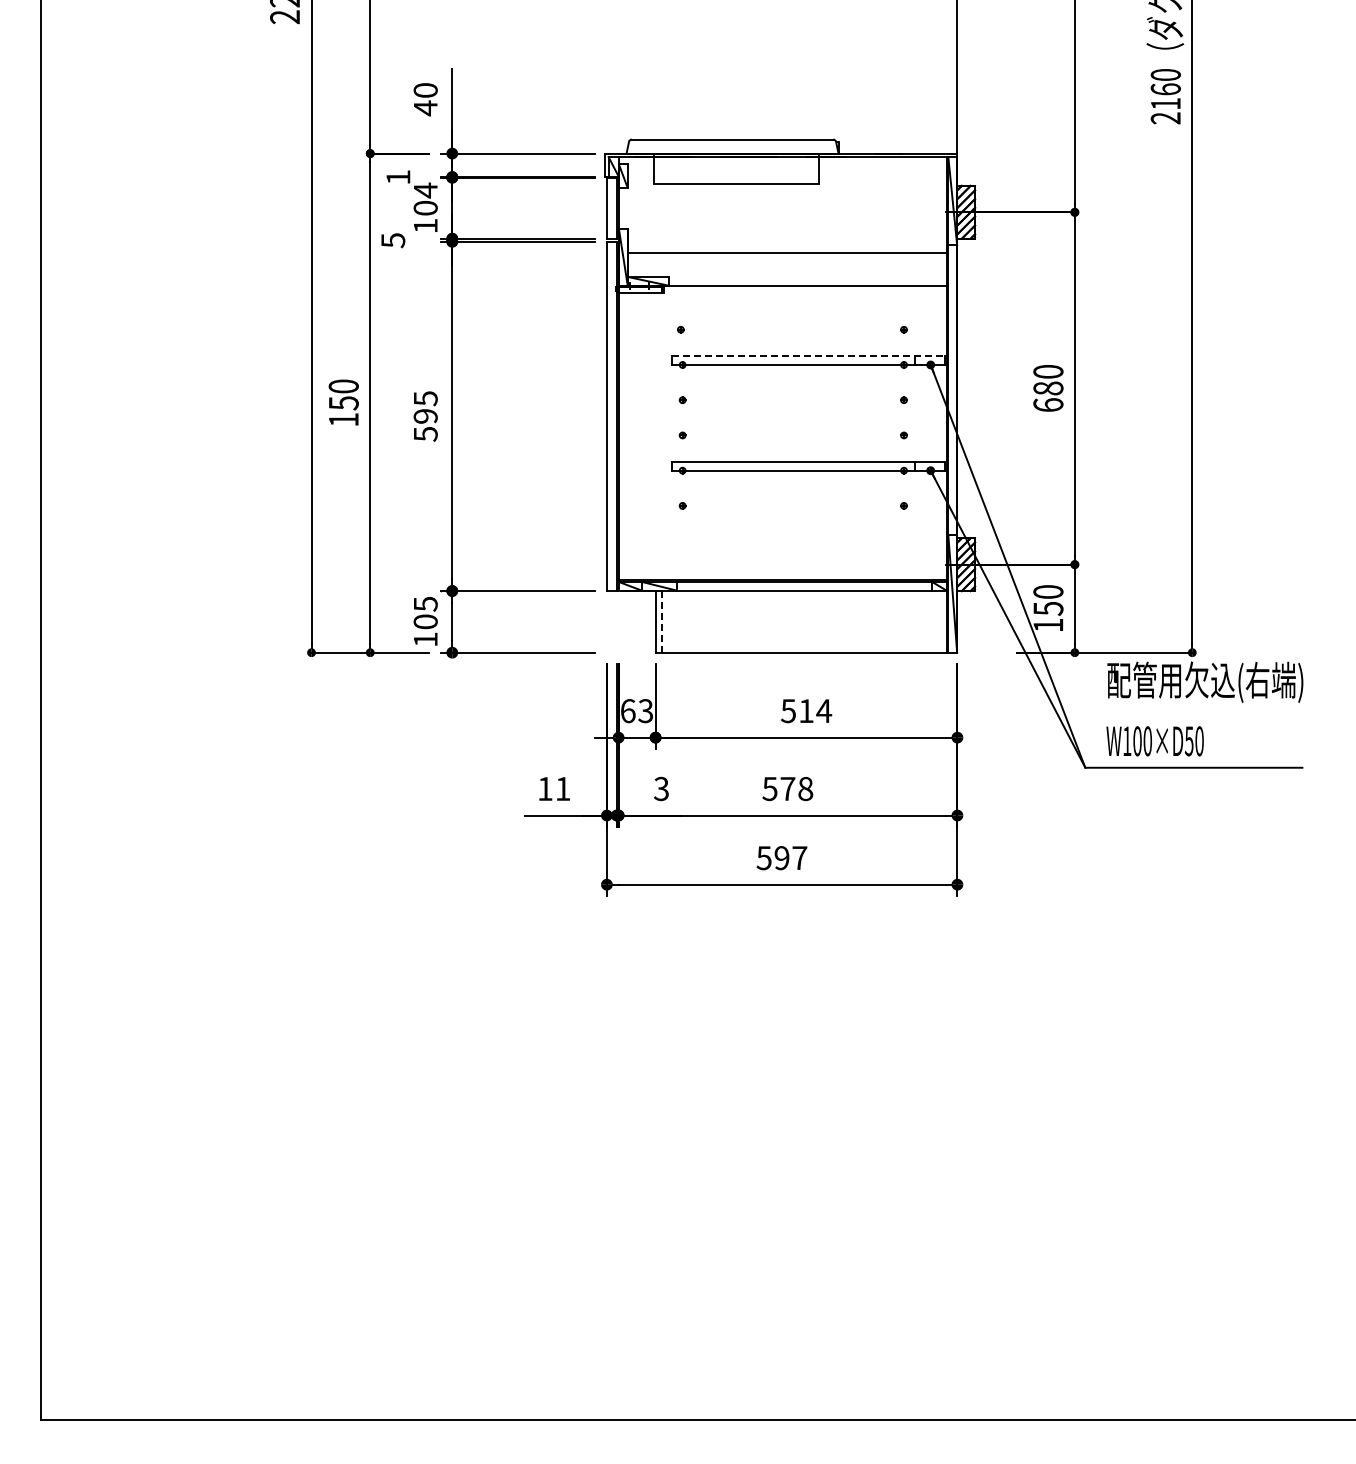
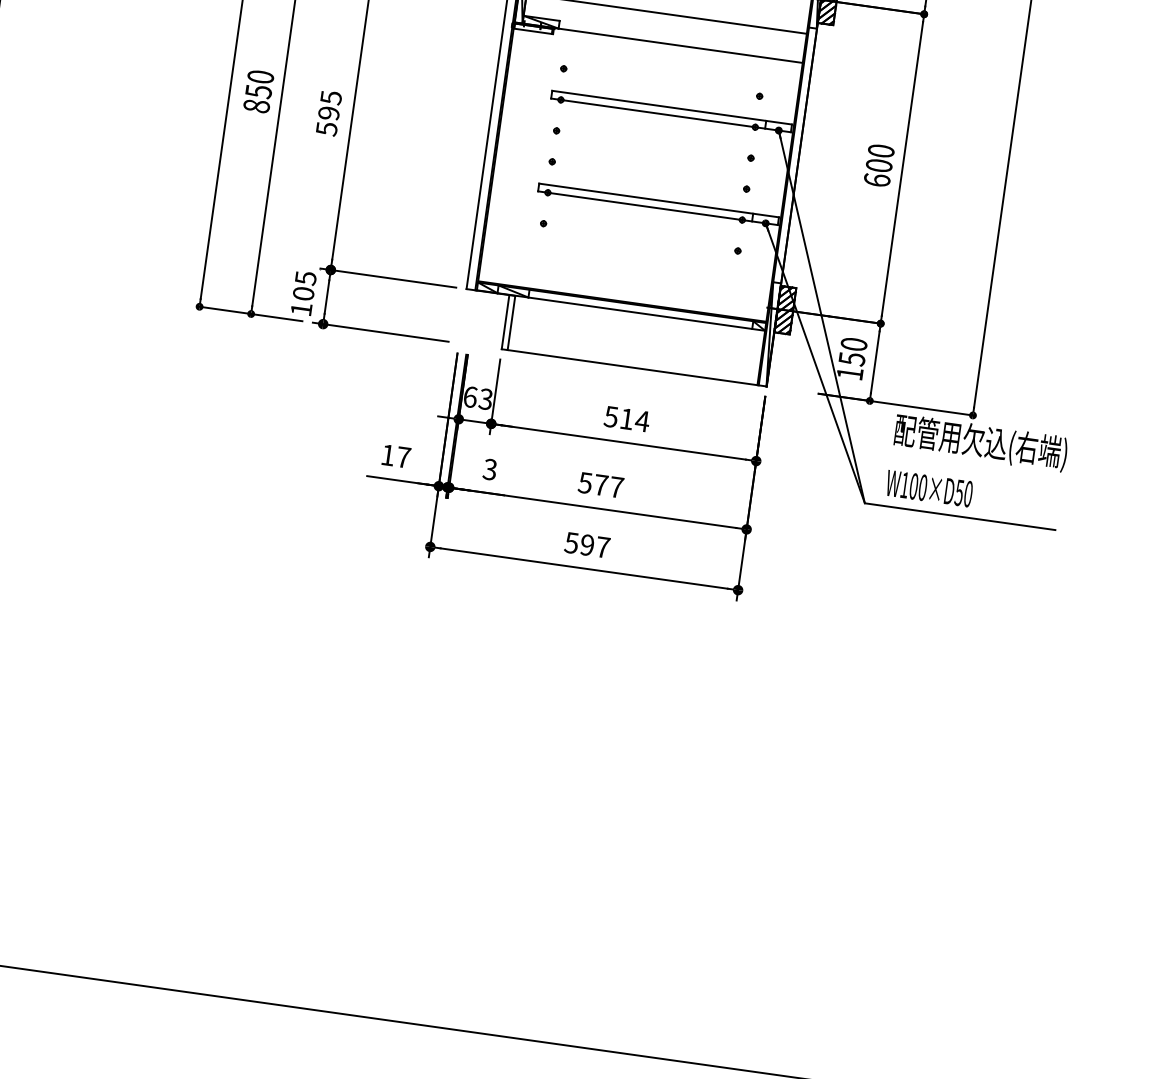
line: (808, 356) -> (672, 108), dashed -> solid
text: (1048, 388) -> (879, 165), 680 -> 600
text: (343, 419) -> (256, 105), 150 -> 850
line: (662, 621) -> (511, 322), dashed -> solid
text: (563, 788) -> (404, 457), 11 -> 17
text: (805, 789) -> (616, 487), 578 -> 577

